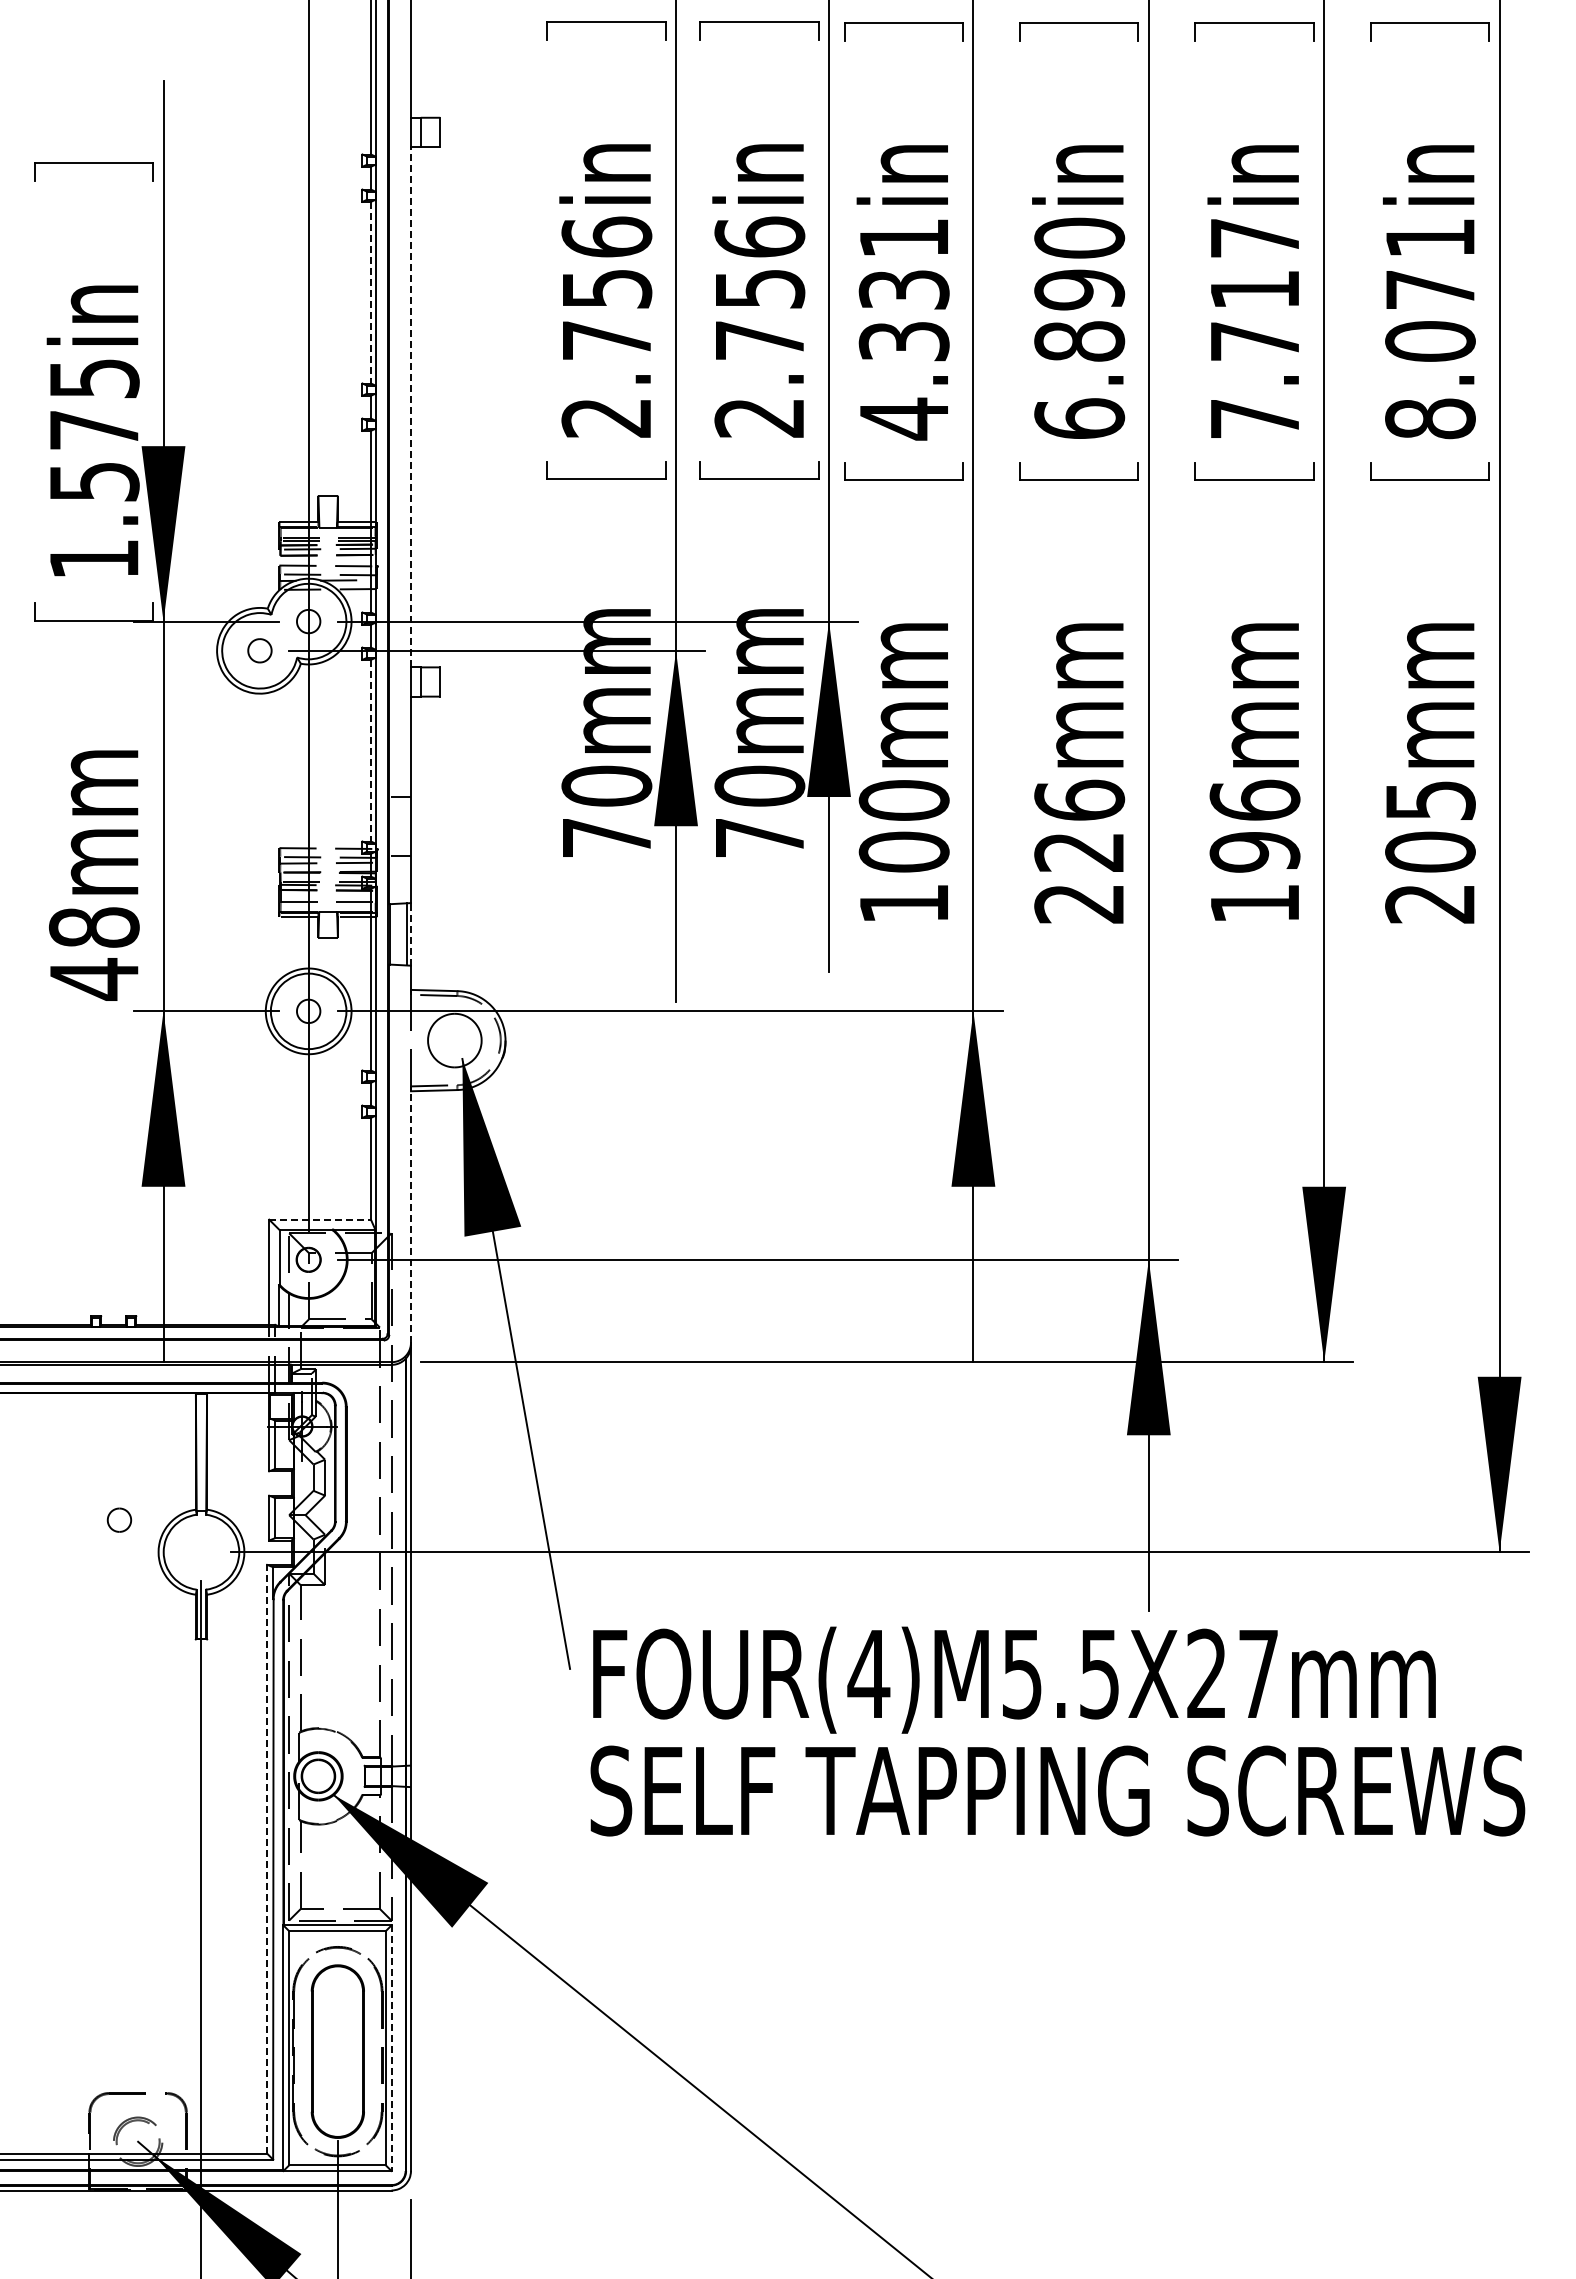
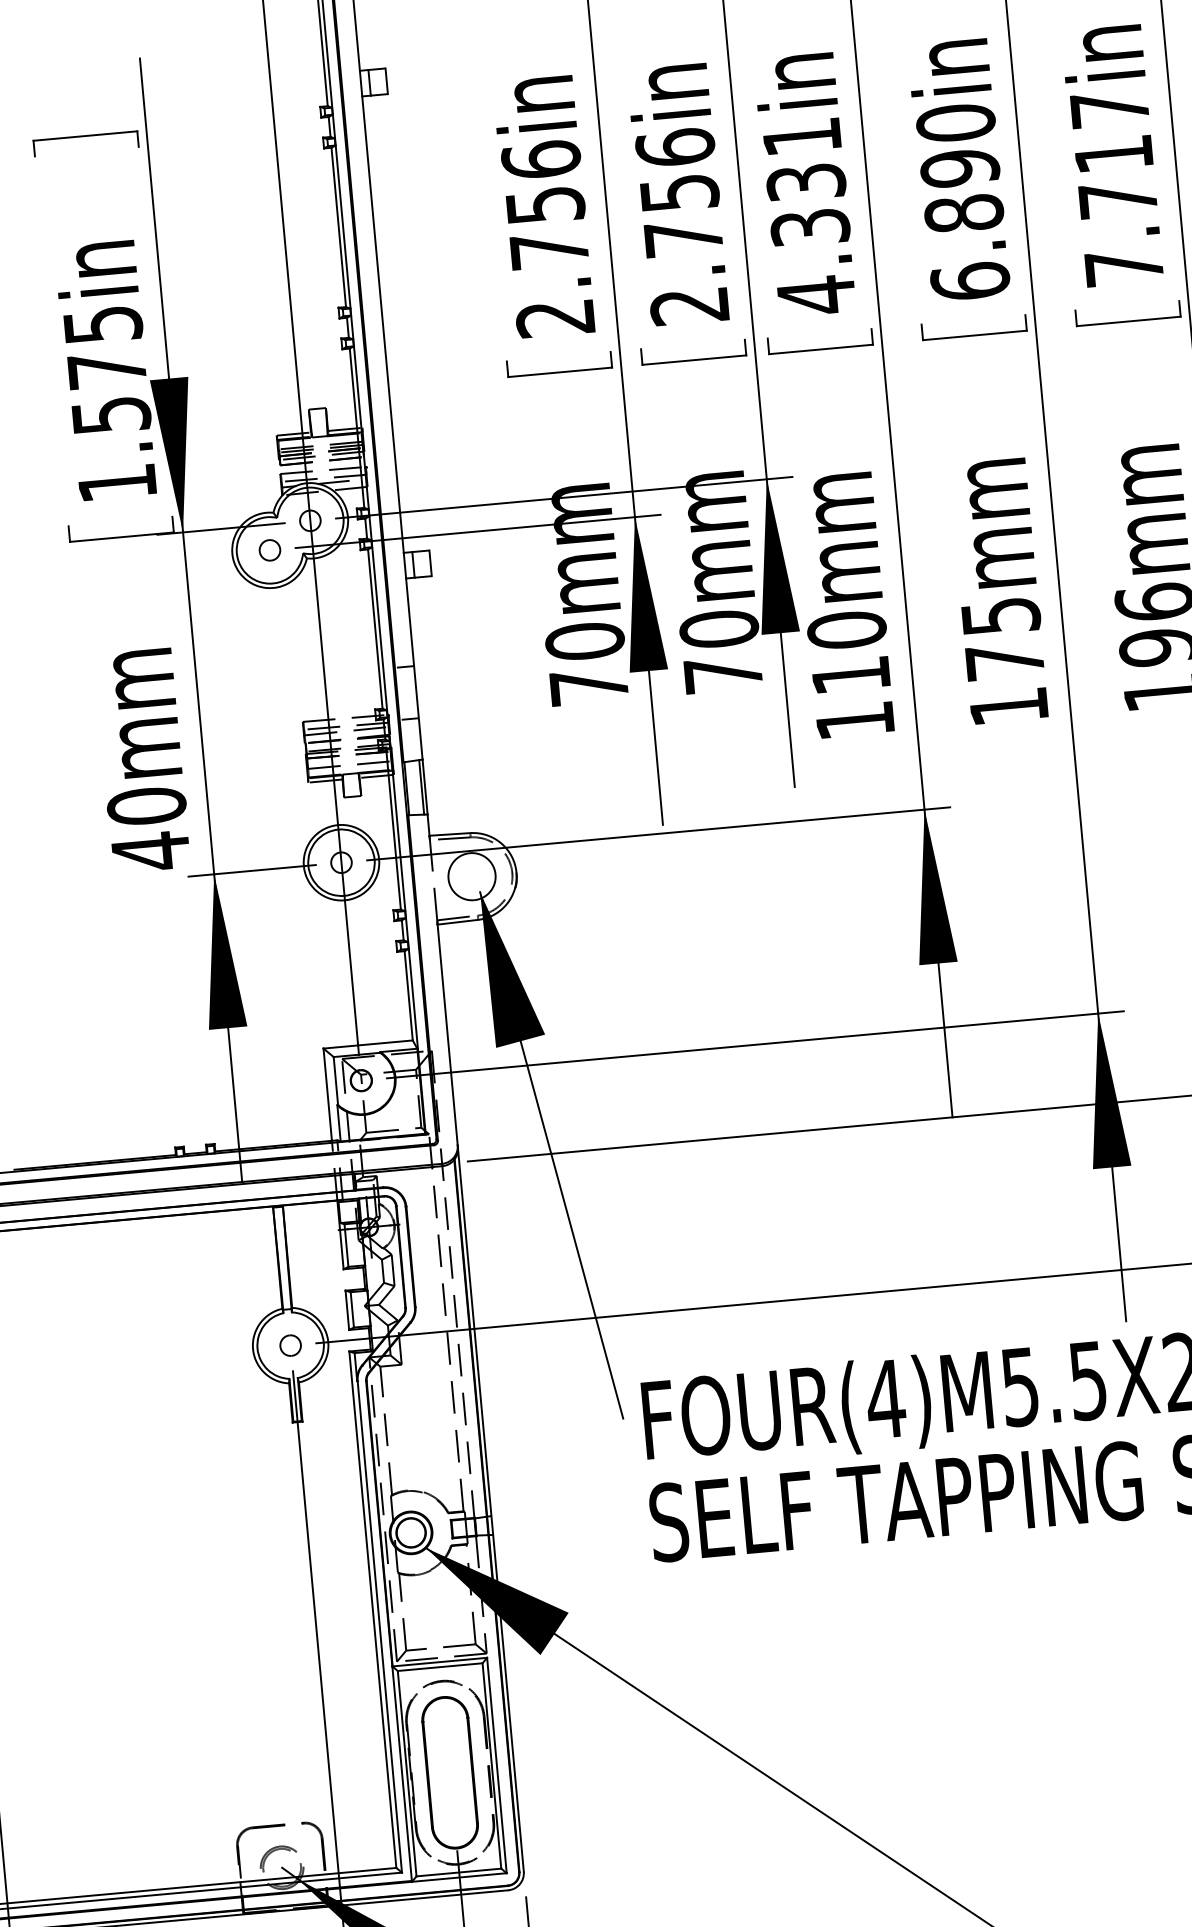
line: (370, 292) -> (338, 227), dashed -> solid
line: (411, 406) -> (383, 323), dashed -> solid
line: (370, 750) -> (374, 628), dashed -> solid
text: (903, 851) -> (850, 675), 100mm -> 110mm
text: (1079, 851) -> (1004, 660), 226mm -> 175mm
text: (94, 927) -> (146, 806), 48mm -> 40mm
line: (411, 933) -> (425, 786), dashed -> solid
line: (411, 1216) -> (448, 1034), dashed -> solid
line: (320, 1219) -> (368, 1044), dashed -> solid
part: (119, 1519) -> (290, 1345), moved
line: (267, 1858) -> (373, 1609), dashed -> solid
line: (391, 2048) -> (496, 1765), dashed -> solid

